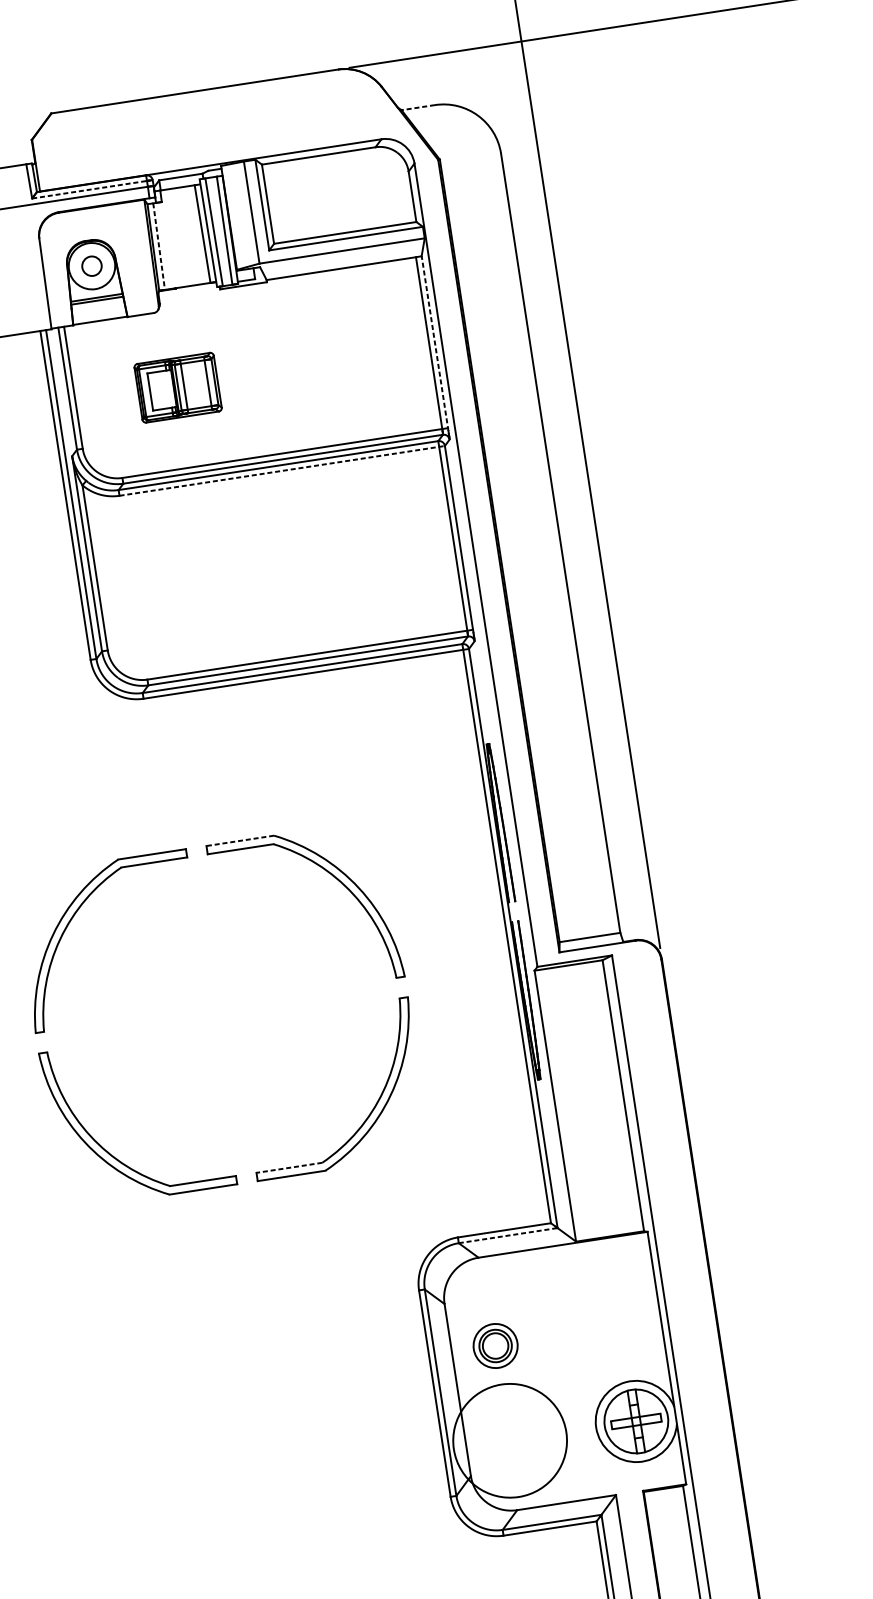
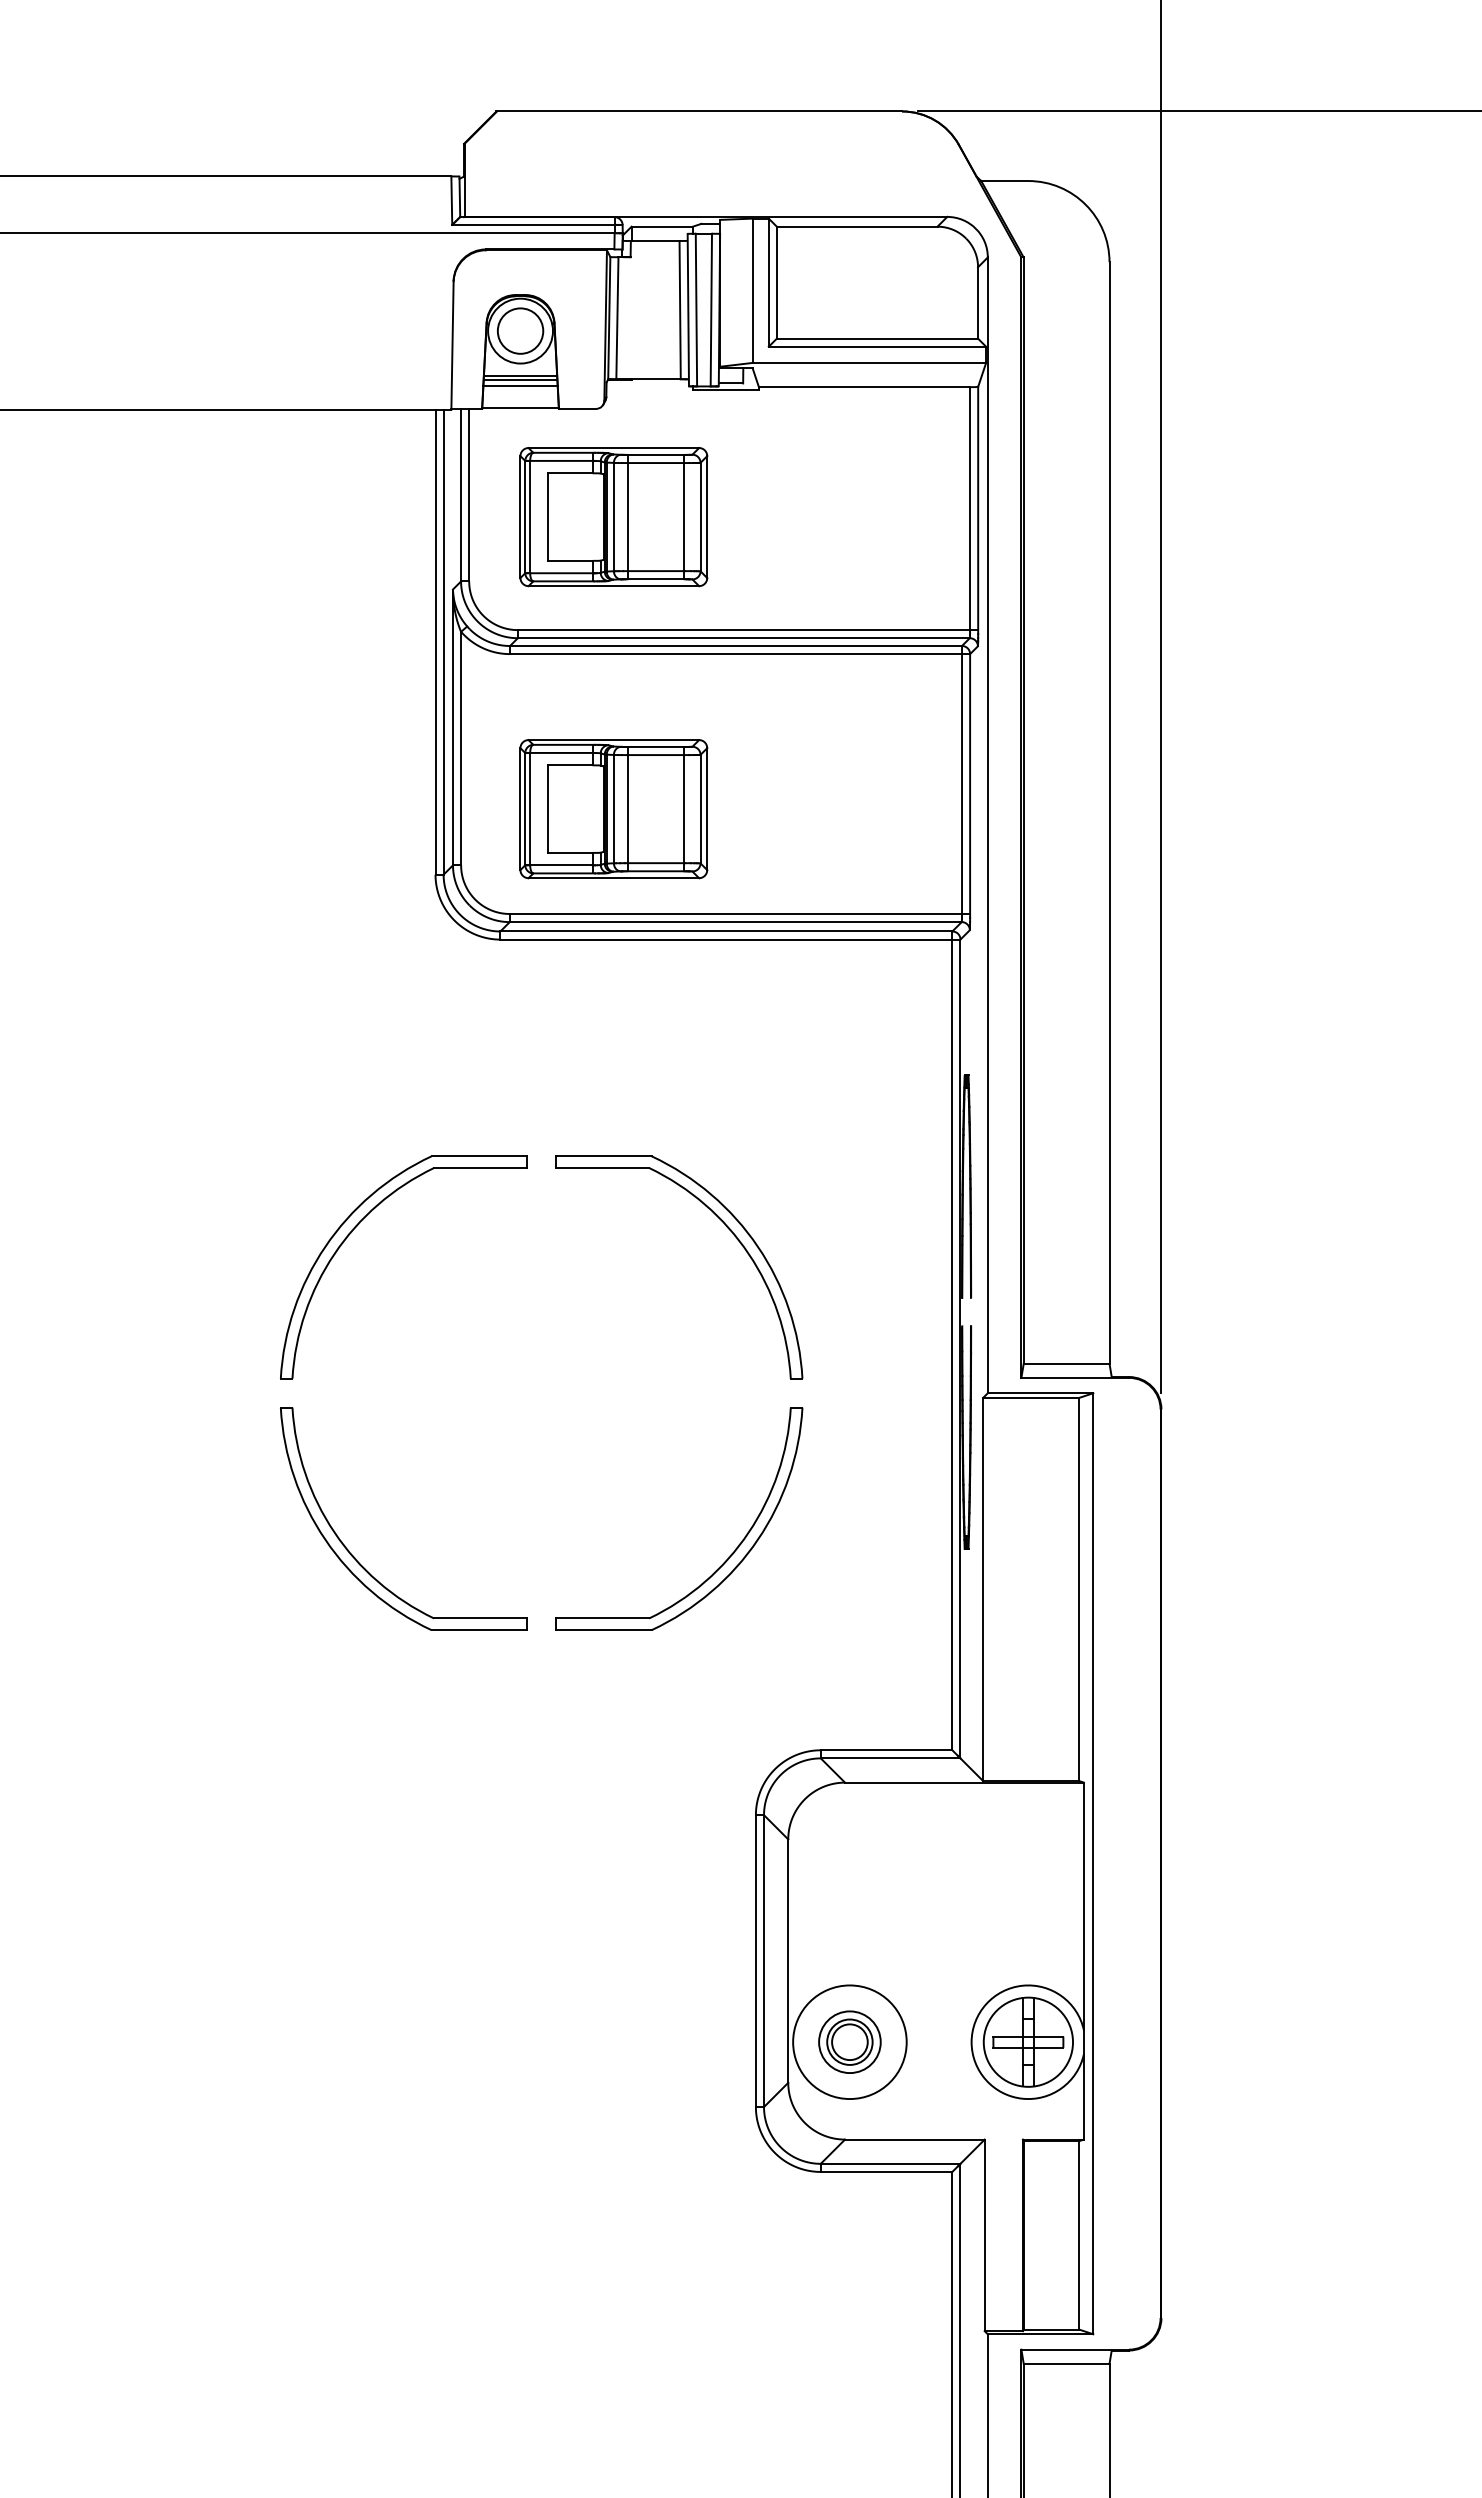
line: (418, 108) -> (1004, 181), dashed -> solid
line: (89, 189) -> (533, 224), dashed -> solid
line: (159, 246) -> (617, 318), dashed -> solid
circle: (91, 265) -> (520, 330), size x1.67
line: (97, 304) -> (520, 385), added
line: (435, 343) -> (978, 510), dashed -> solid
part: (177, 387) -> (613, 517), size x1.67
line: (282, 471) -> (740, 654), dashed -> solid
part: (209, 594) -> (613, 809), added
line: (239, 841) -> (603, 1156), dashed -> solid
line: (289, 1167) -> (602, 1618), dashed -> solid
line: (508, 1235) -> (890, 1758), dashed -> solid
part: (495, 1345) -> (849, 2041), moved
circle: (509, 1441) -> (849, 2042), size x0.71

